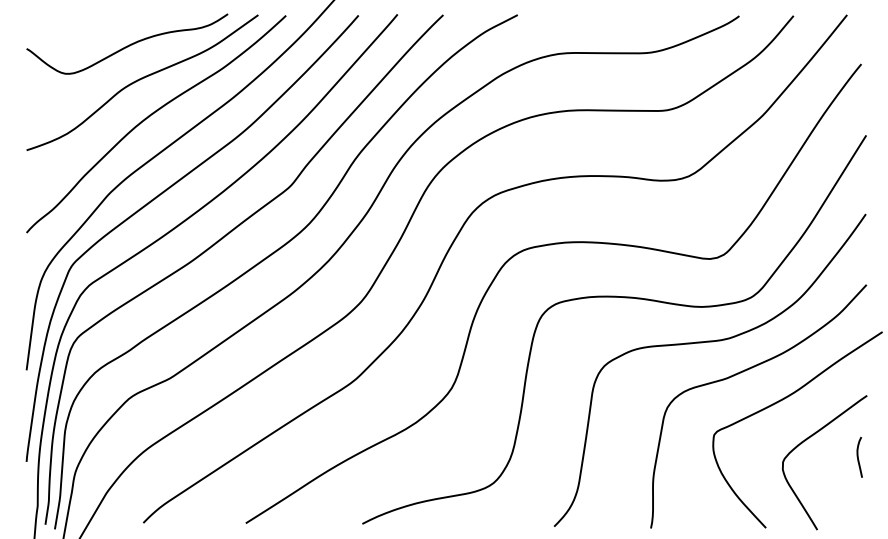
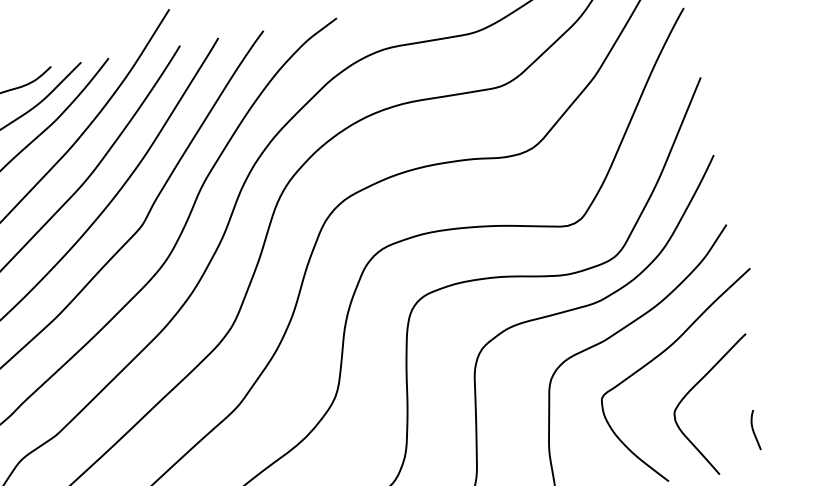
curve: (858, 456) -> (753, 429), moved

